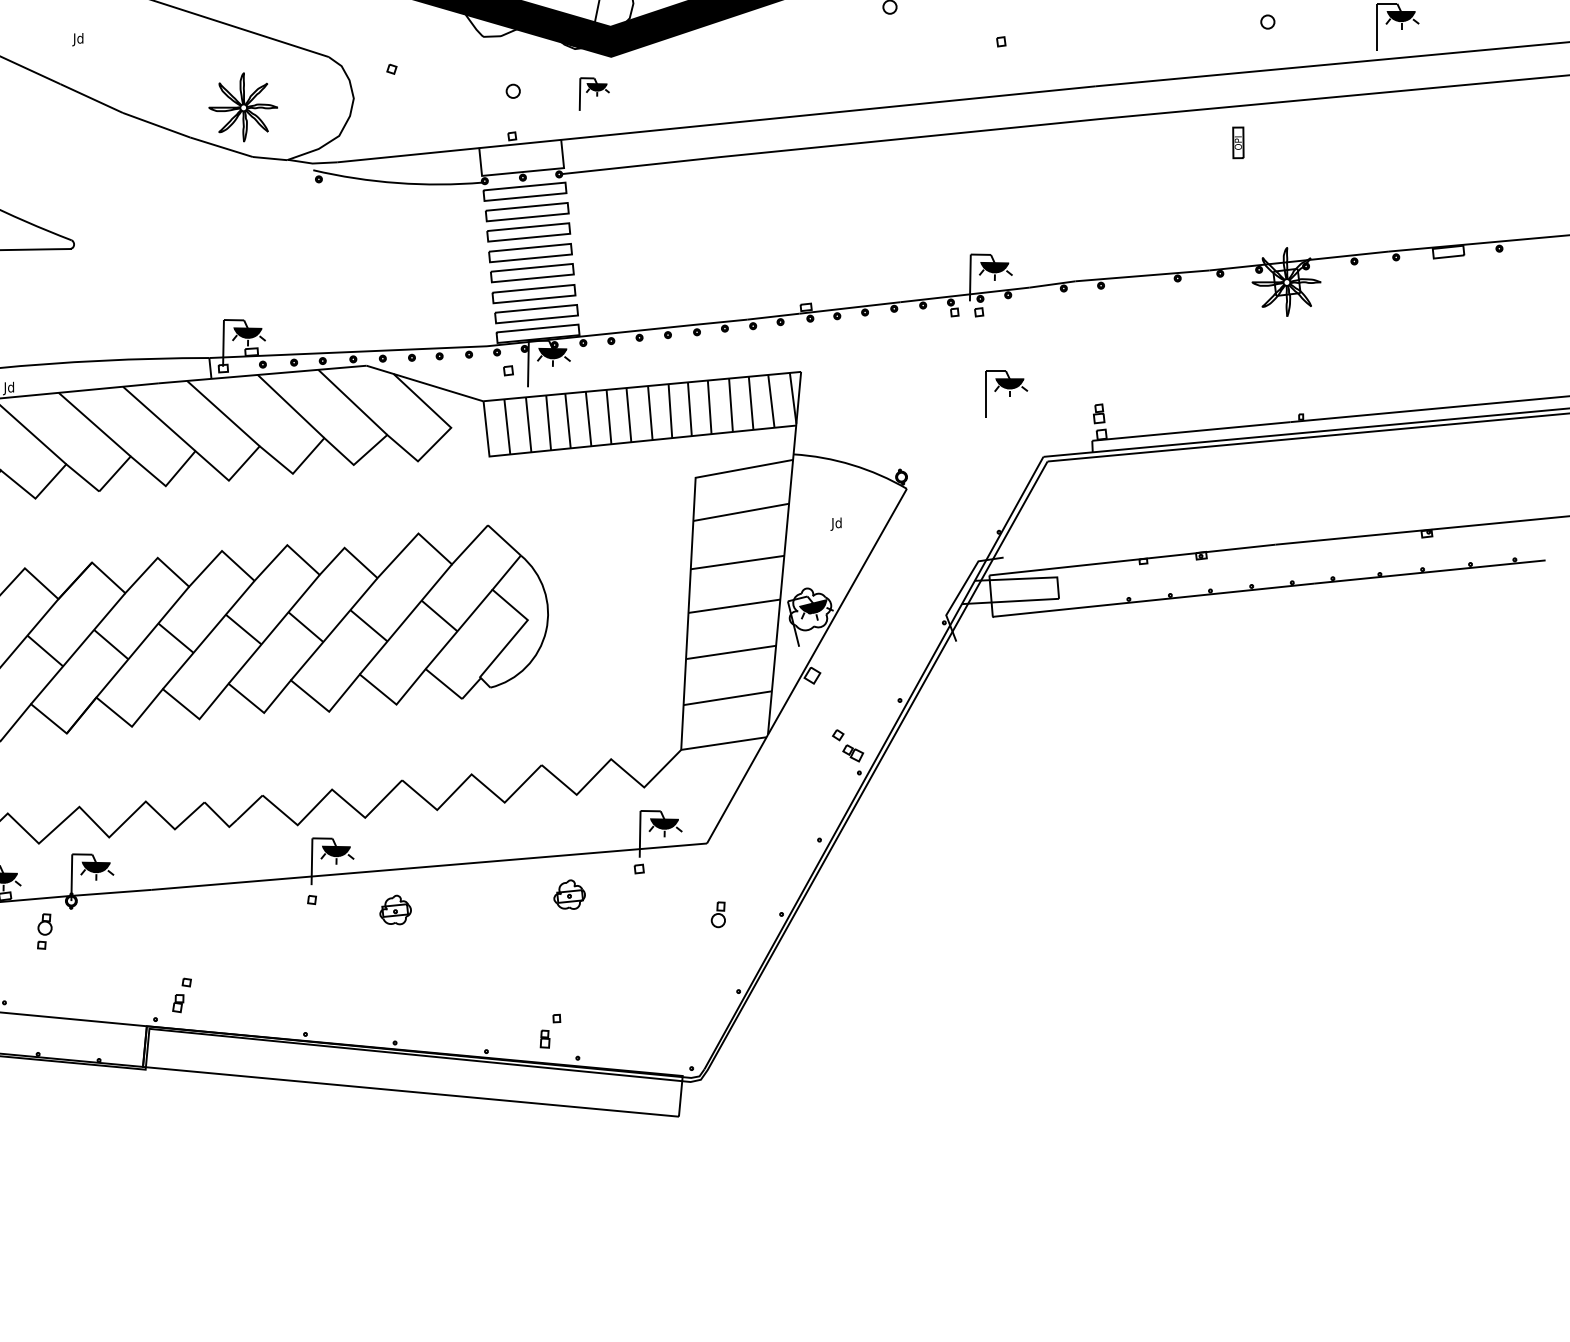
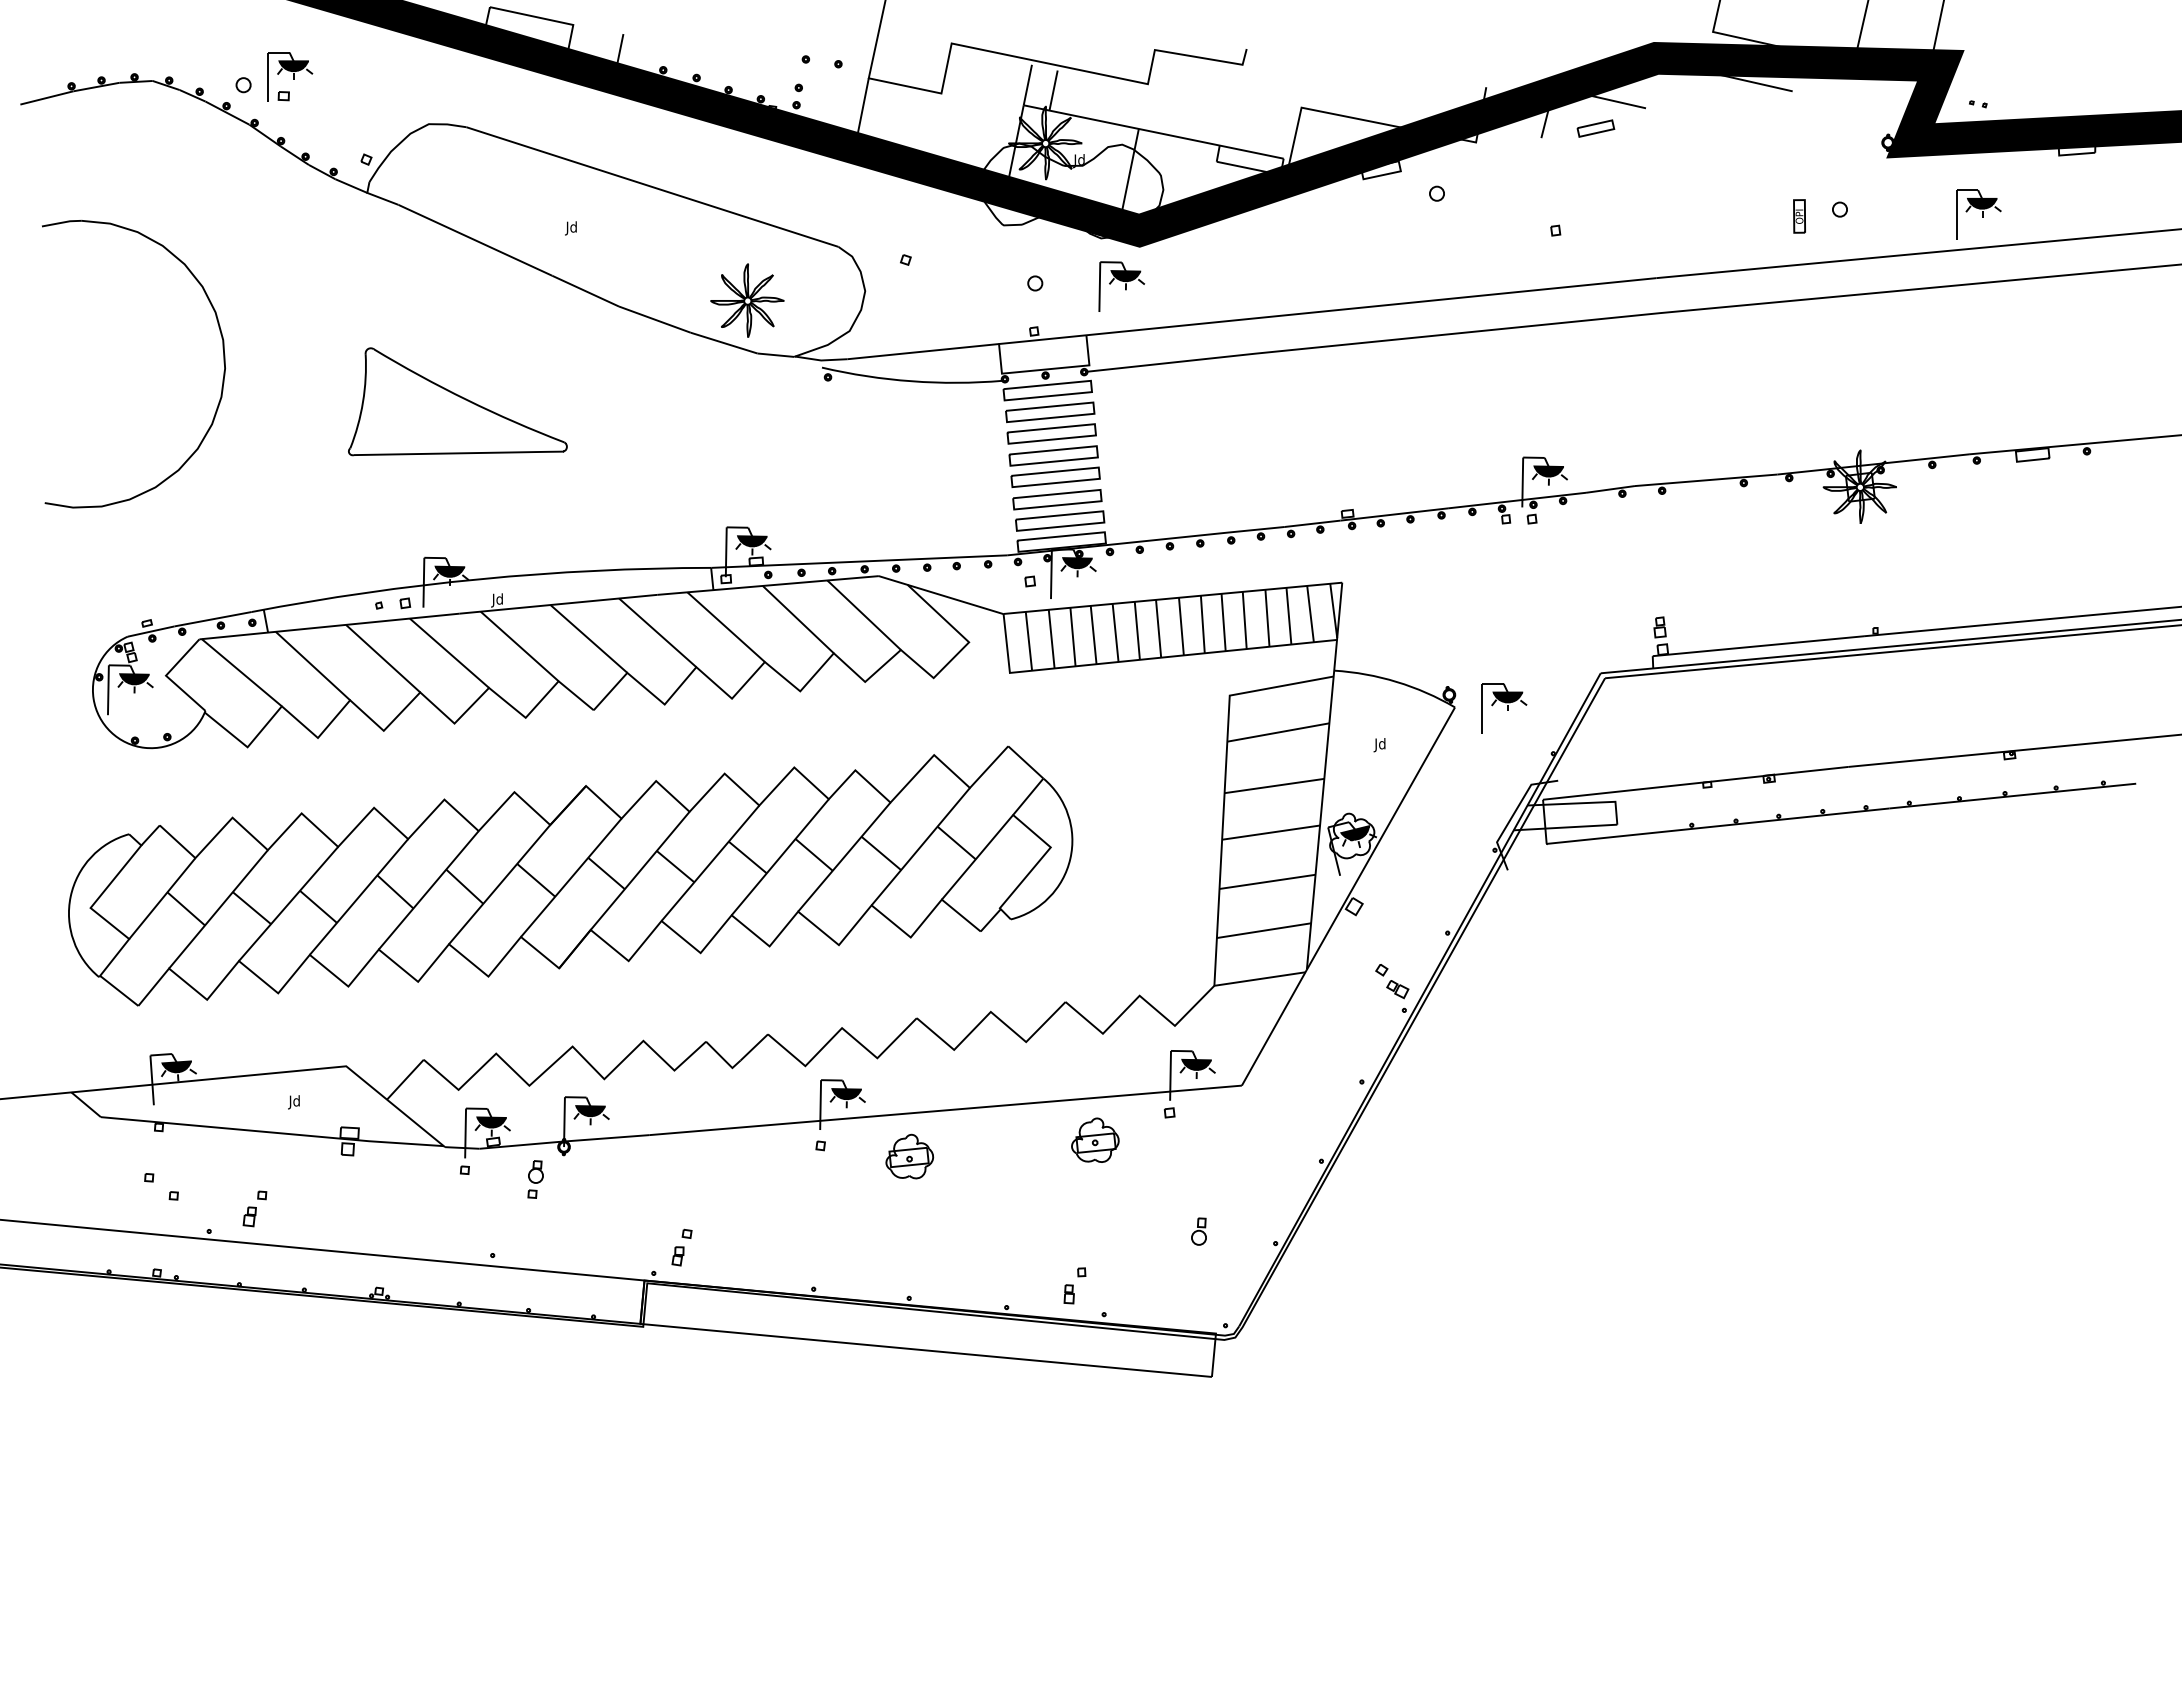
part: (594, 94) -> (1121, 286), size x1.43
part: (1238, 142) -> (1799, 216), moved
part: (1006, 394) -> (1504, 708), moved
part: (569, 894) -> (1095, 1139), size x1.43
part: (395, 909) -> (909, 1156), size x1.43
part: (717, 914) -> (1198, 1231), moved

